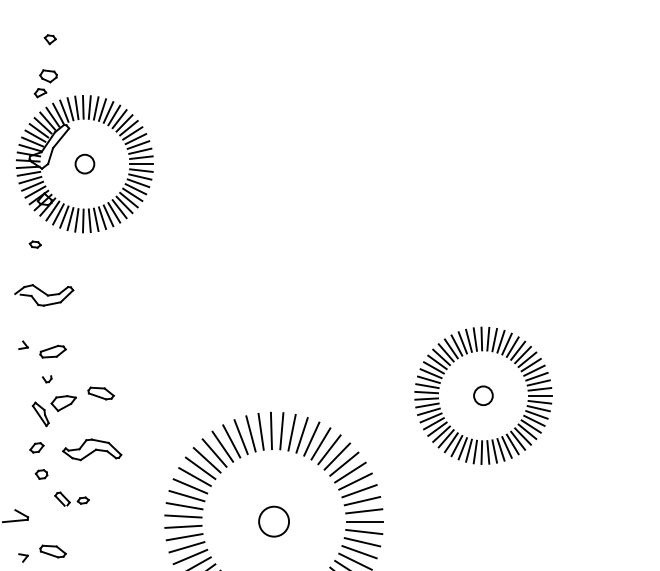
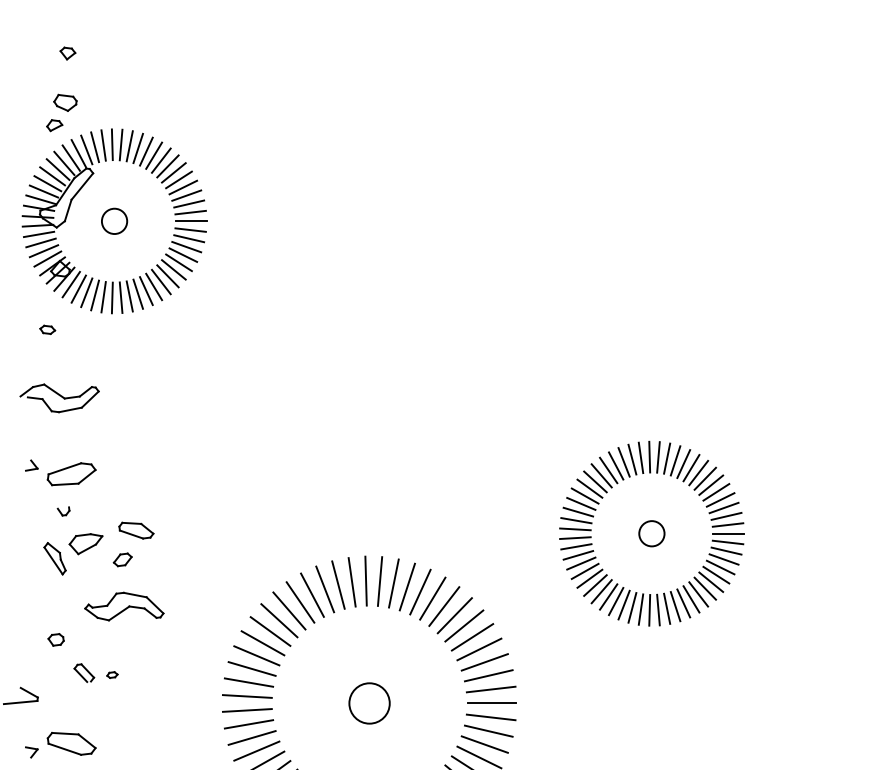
part: (53, 351) -> (71, 474), size x1.4
part: (36, 447) -> (122, 559), moved
part: (83, 500) -> (112, 674), size x0.7
part: (53, 551) -> (71, 743), size x1.4

